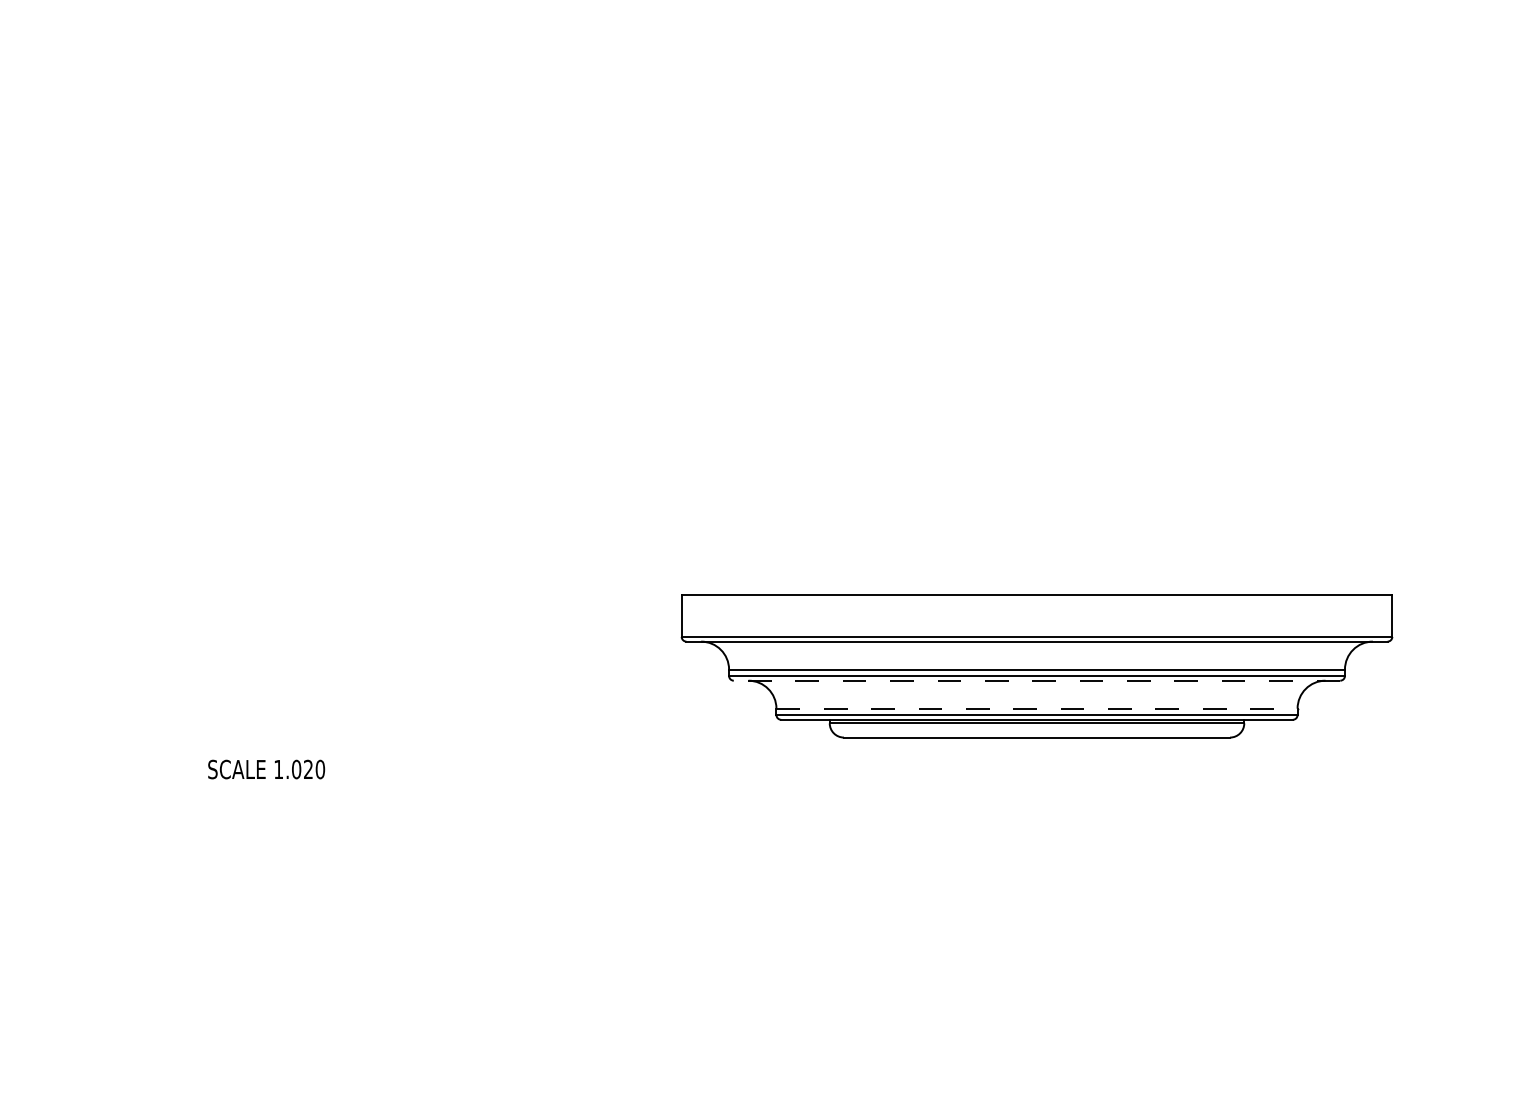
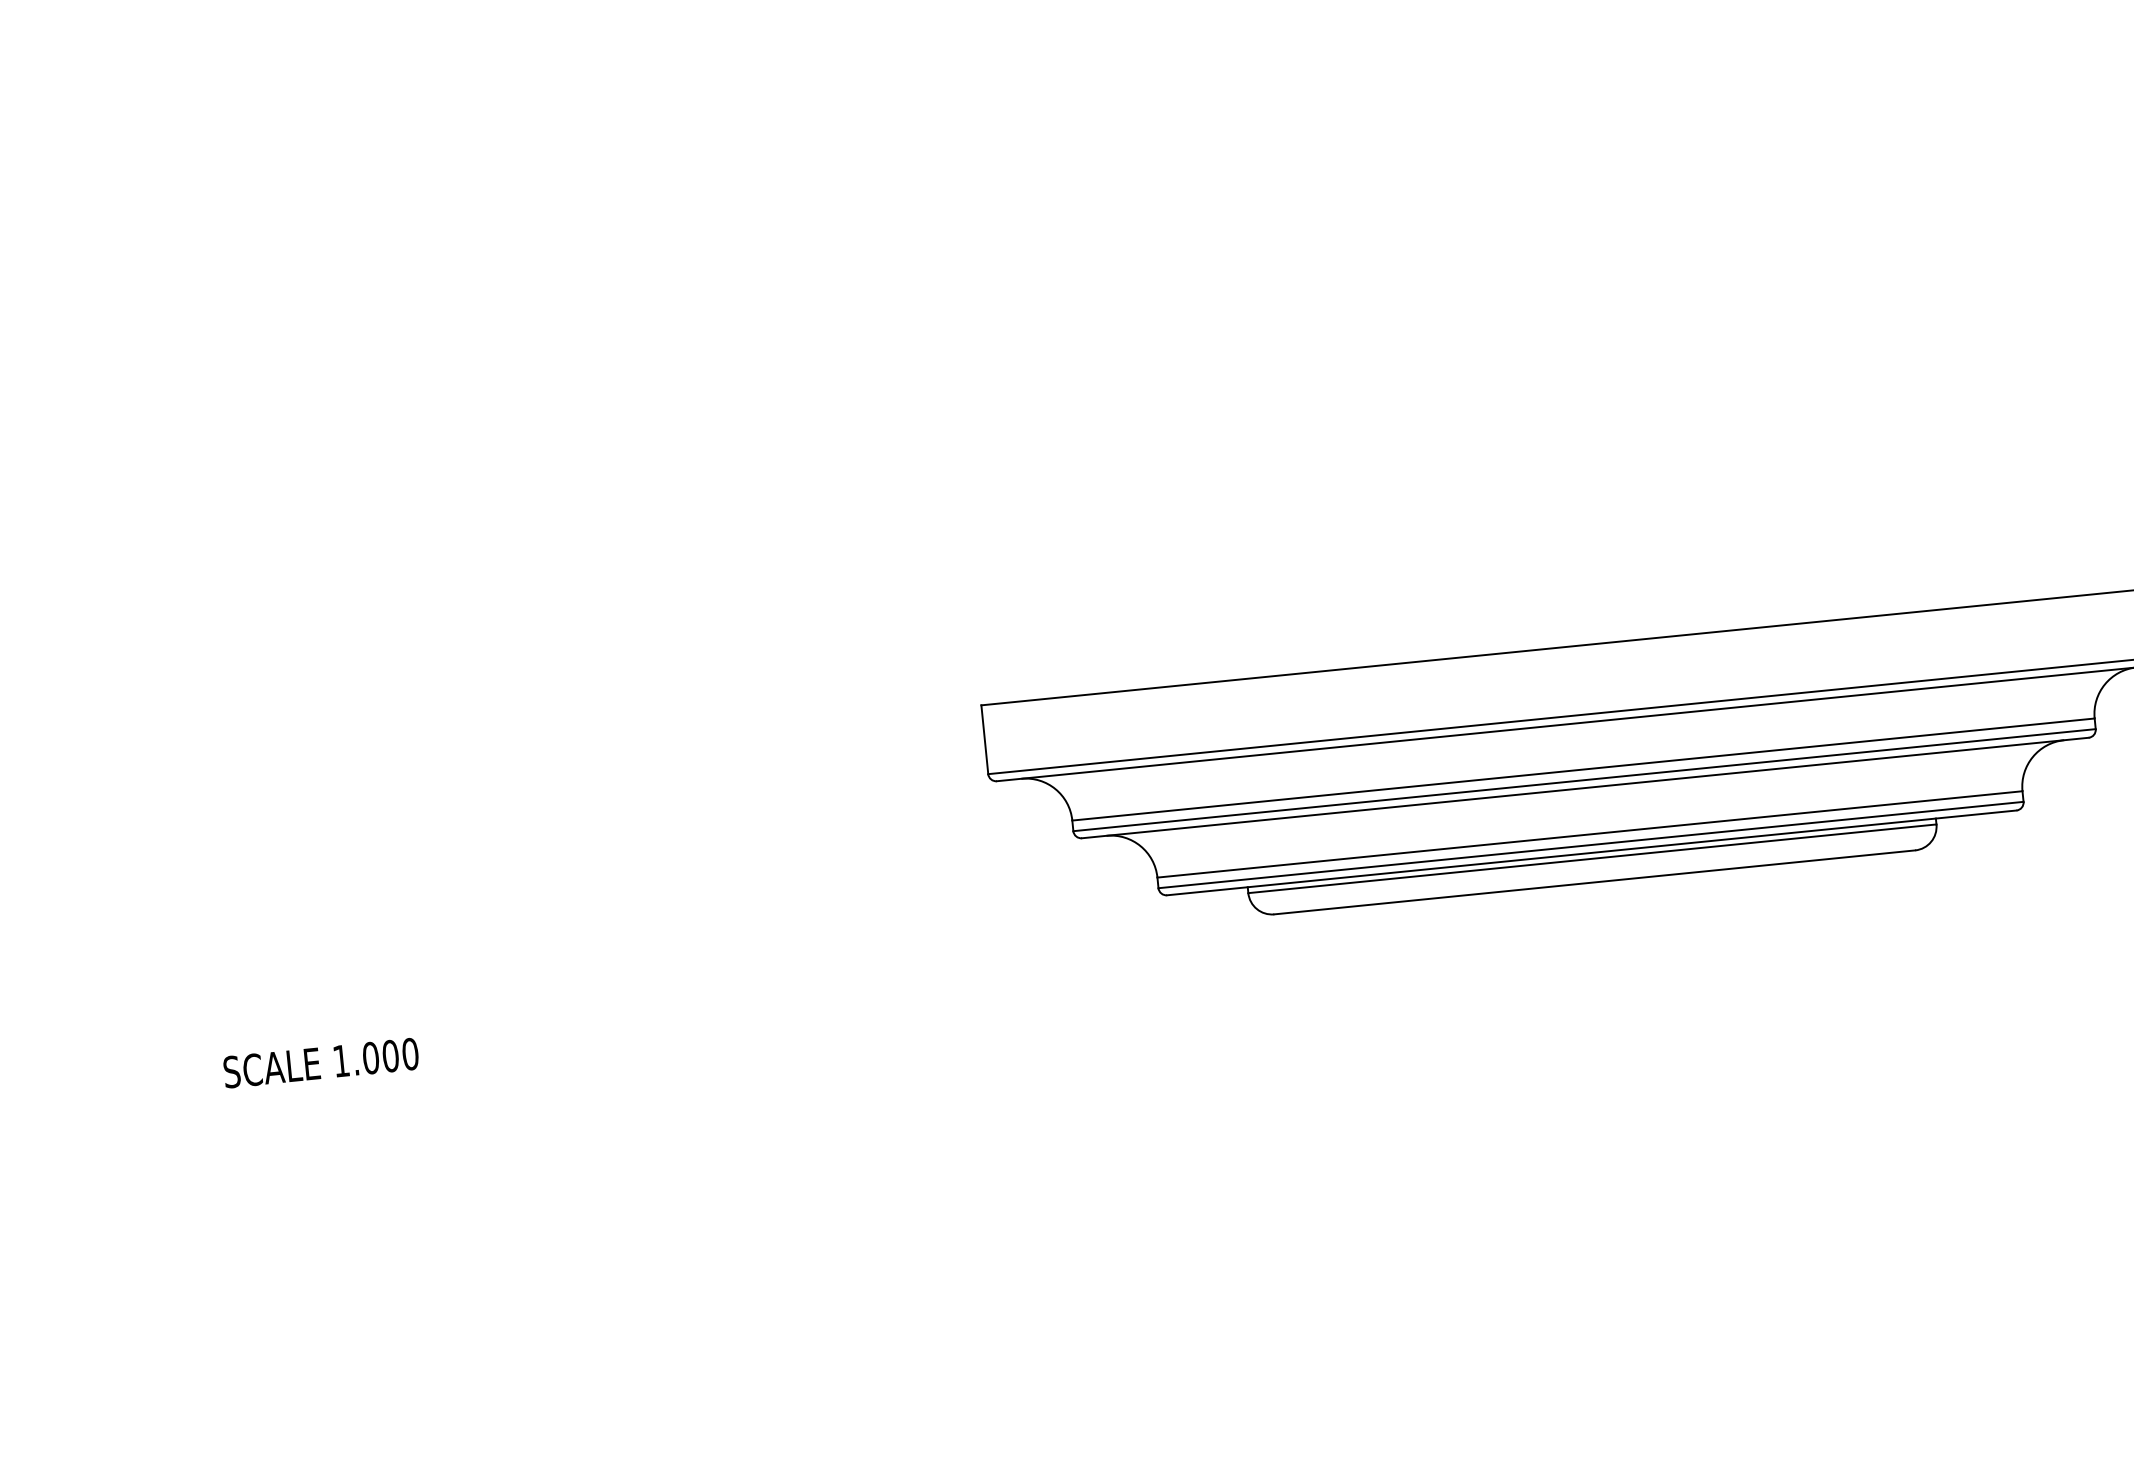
line: (1036, 680) -> (1584, 787), dashed -> solid
line: (1037, 708) -> (1590, 834), dashed -> solid
text: (308, 769) -> (390, 1056), 1.020 -> 1.000

